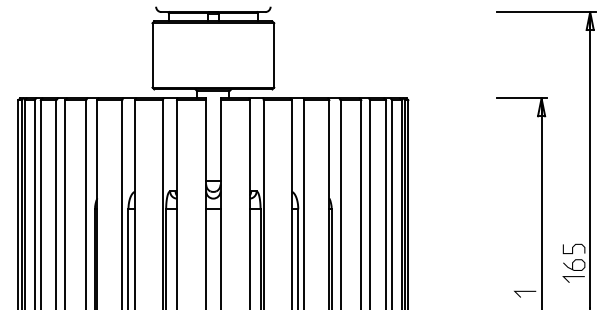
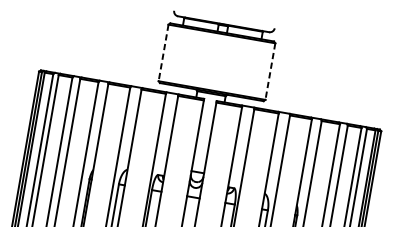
line: (152, 55) -> (163, 53), solid -> dashed
line: (274, 55) -> (270, 71), solid -> dashed

